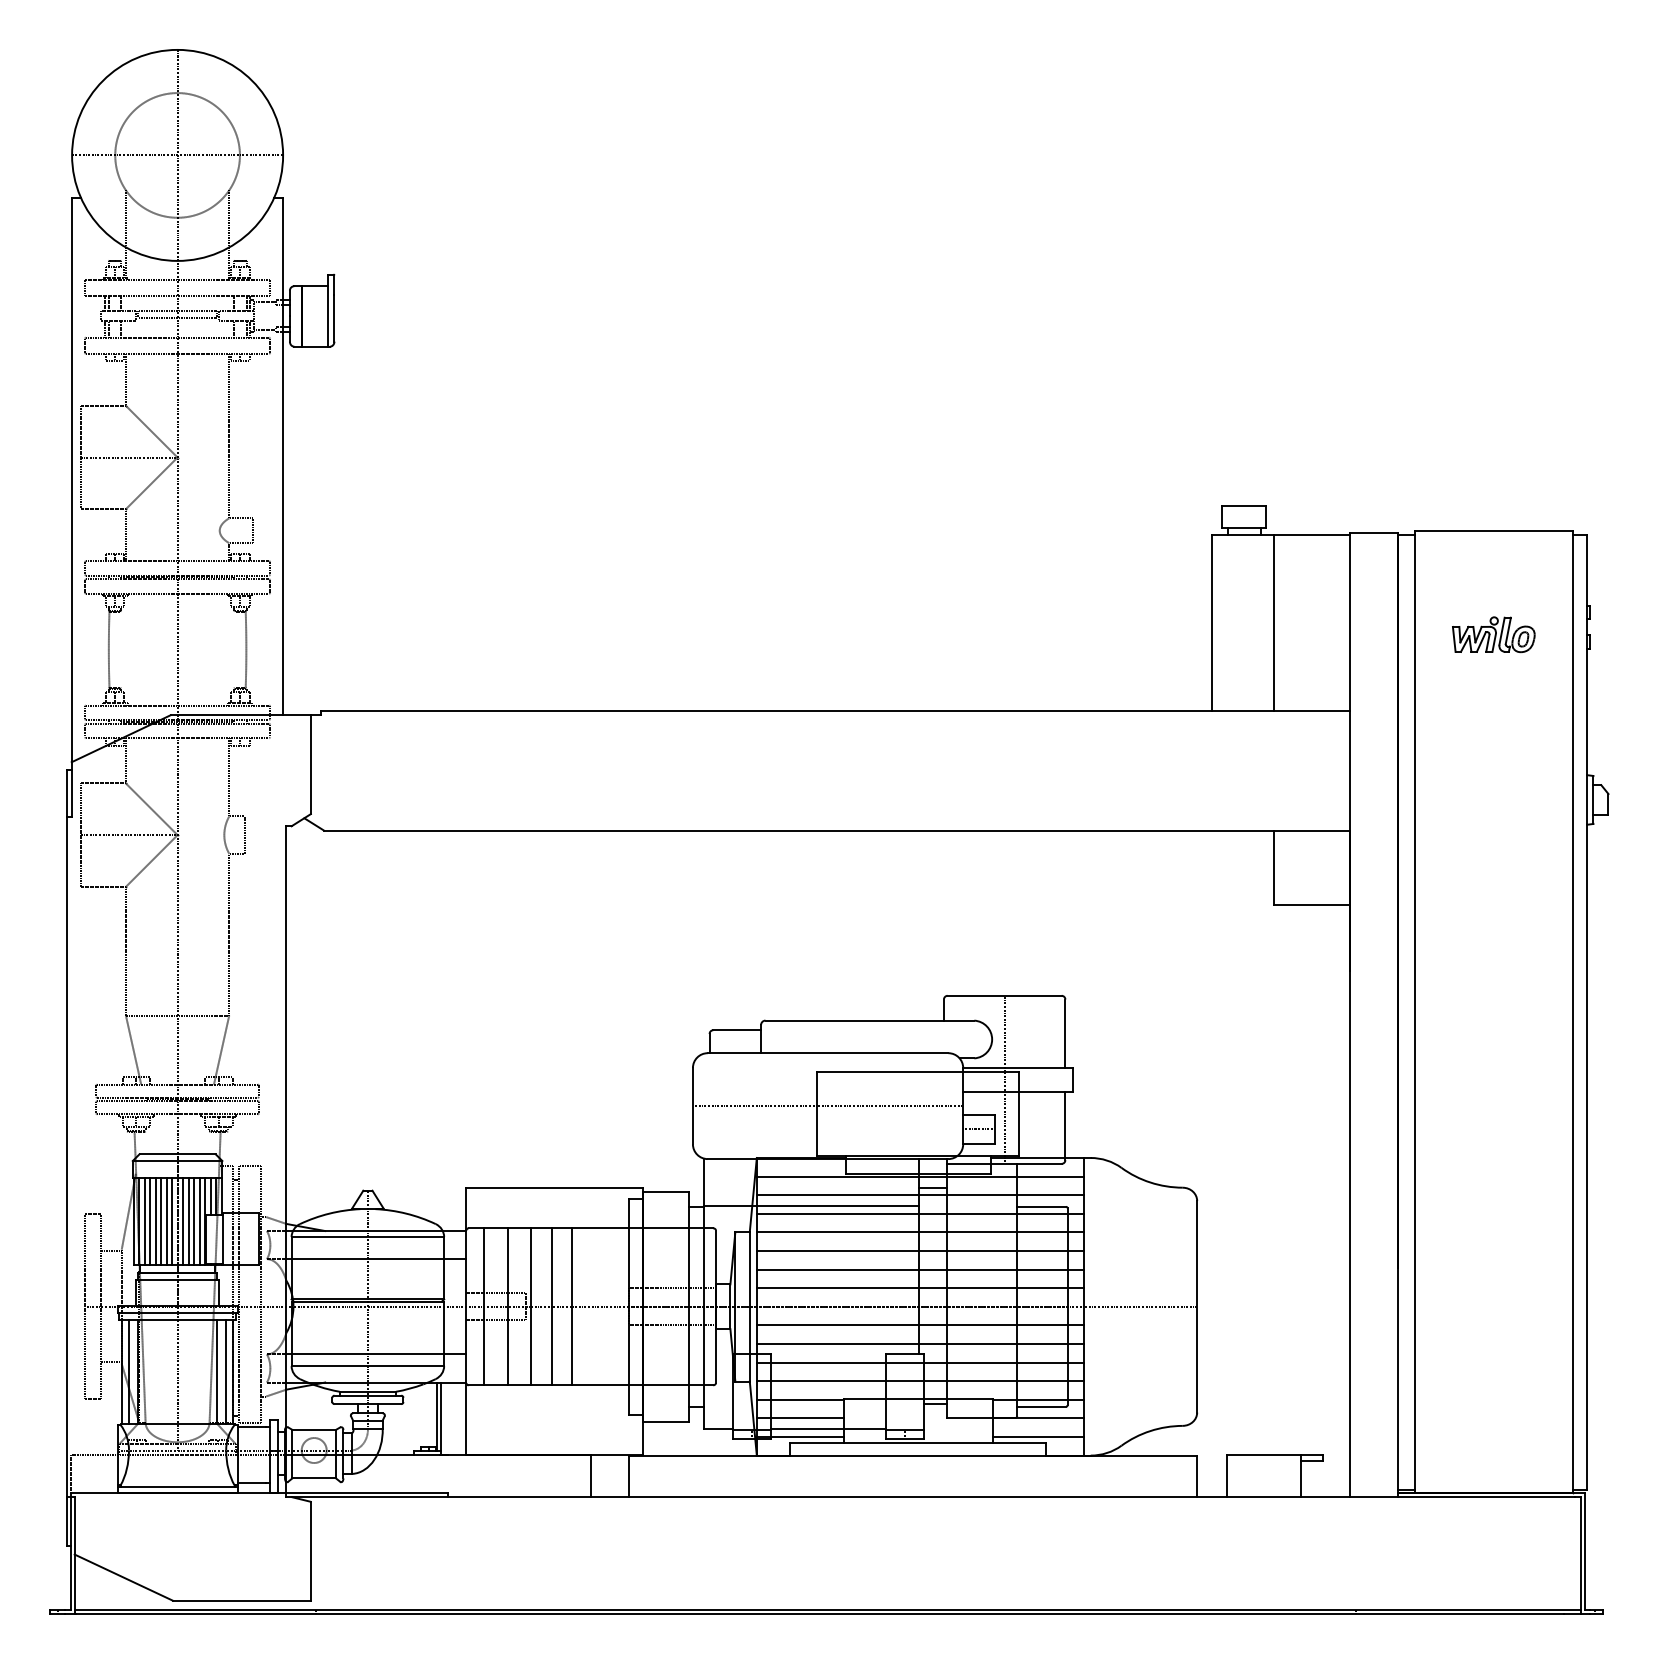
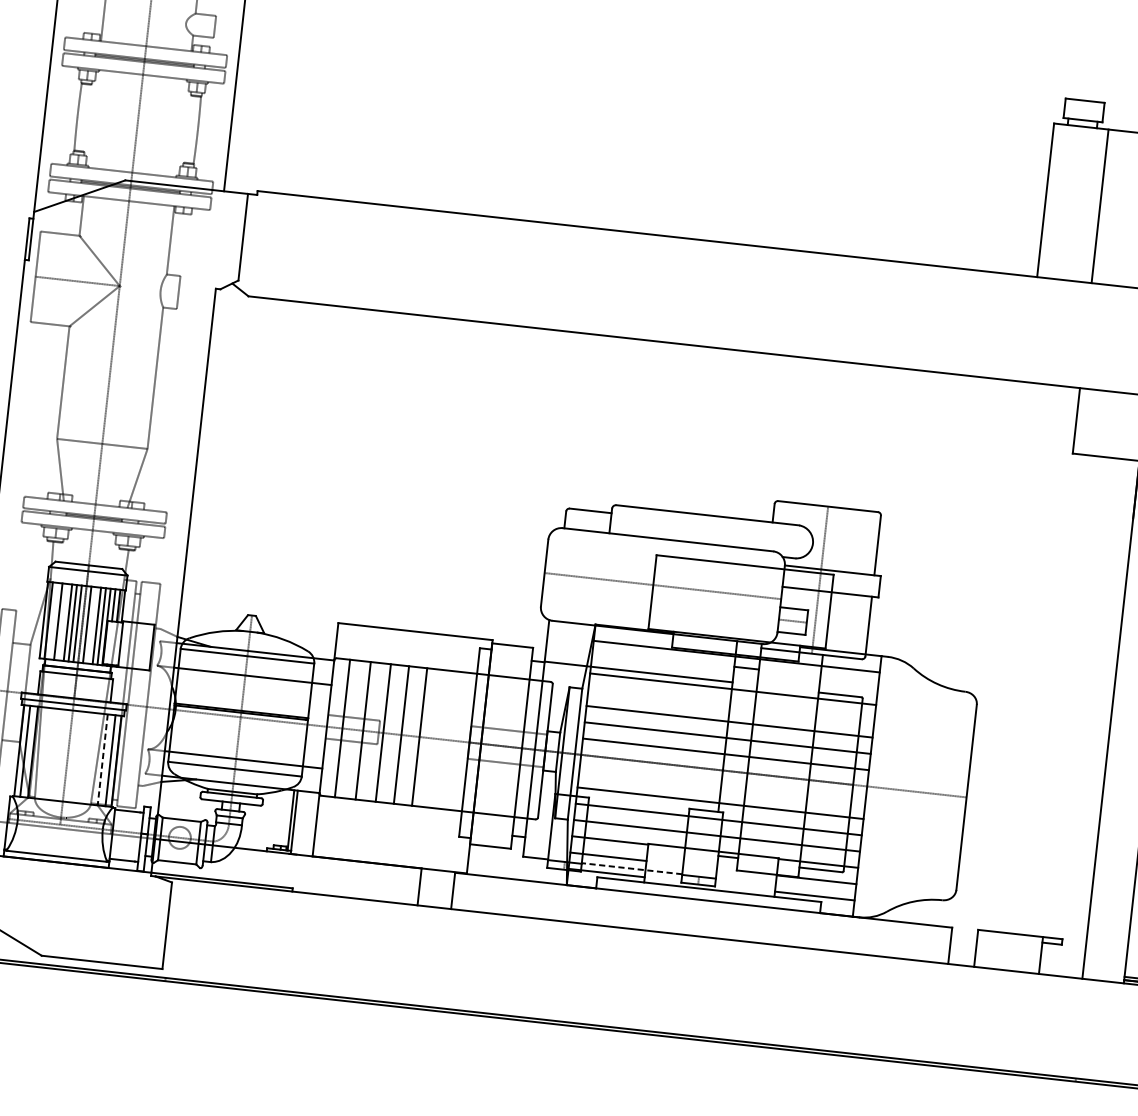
line: (919, 1195) -> (734, 673), removed
line: (144, 1221) -> (53, 621), removed
line: (155, 1221) -> (63, 622), removed
line: (188, 1221) -> (91, 625), removed
line: (919, 1232) -> (730, 705), removed
line: (919, 1325) -> (721, 786), removed
line: (217, 1372) -> (102, 760), solid -> dashed
line: (827, 1428) -> (631, 868), solid -> dashed

